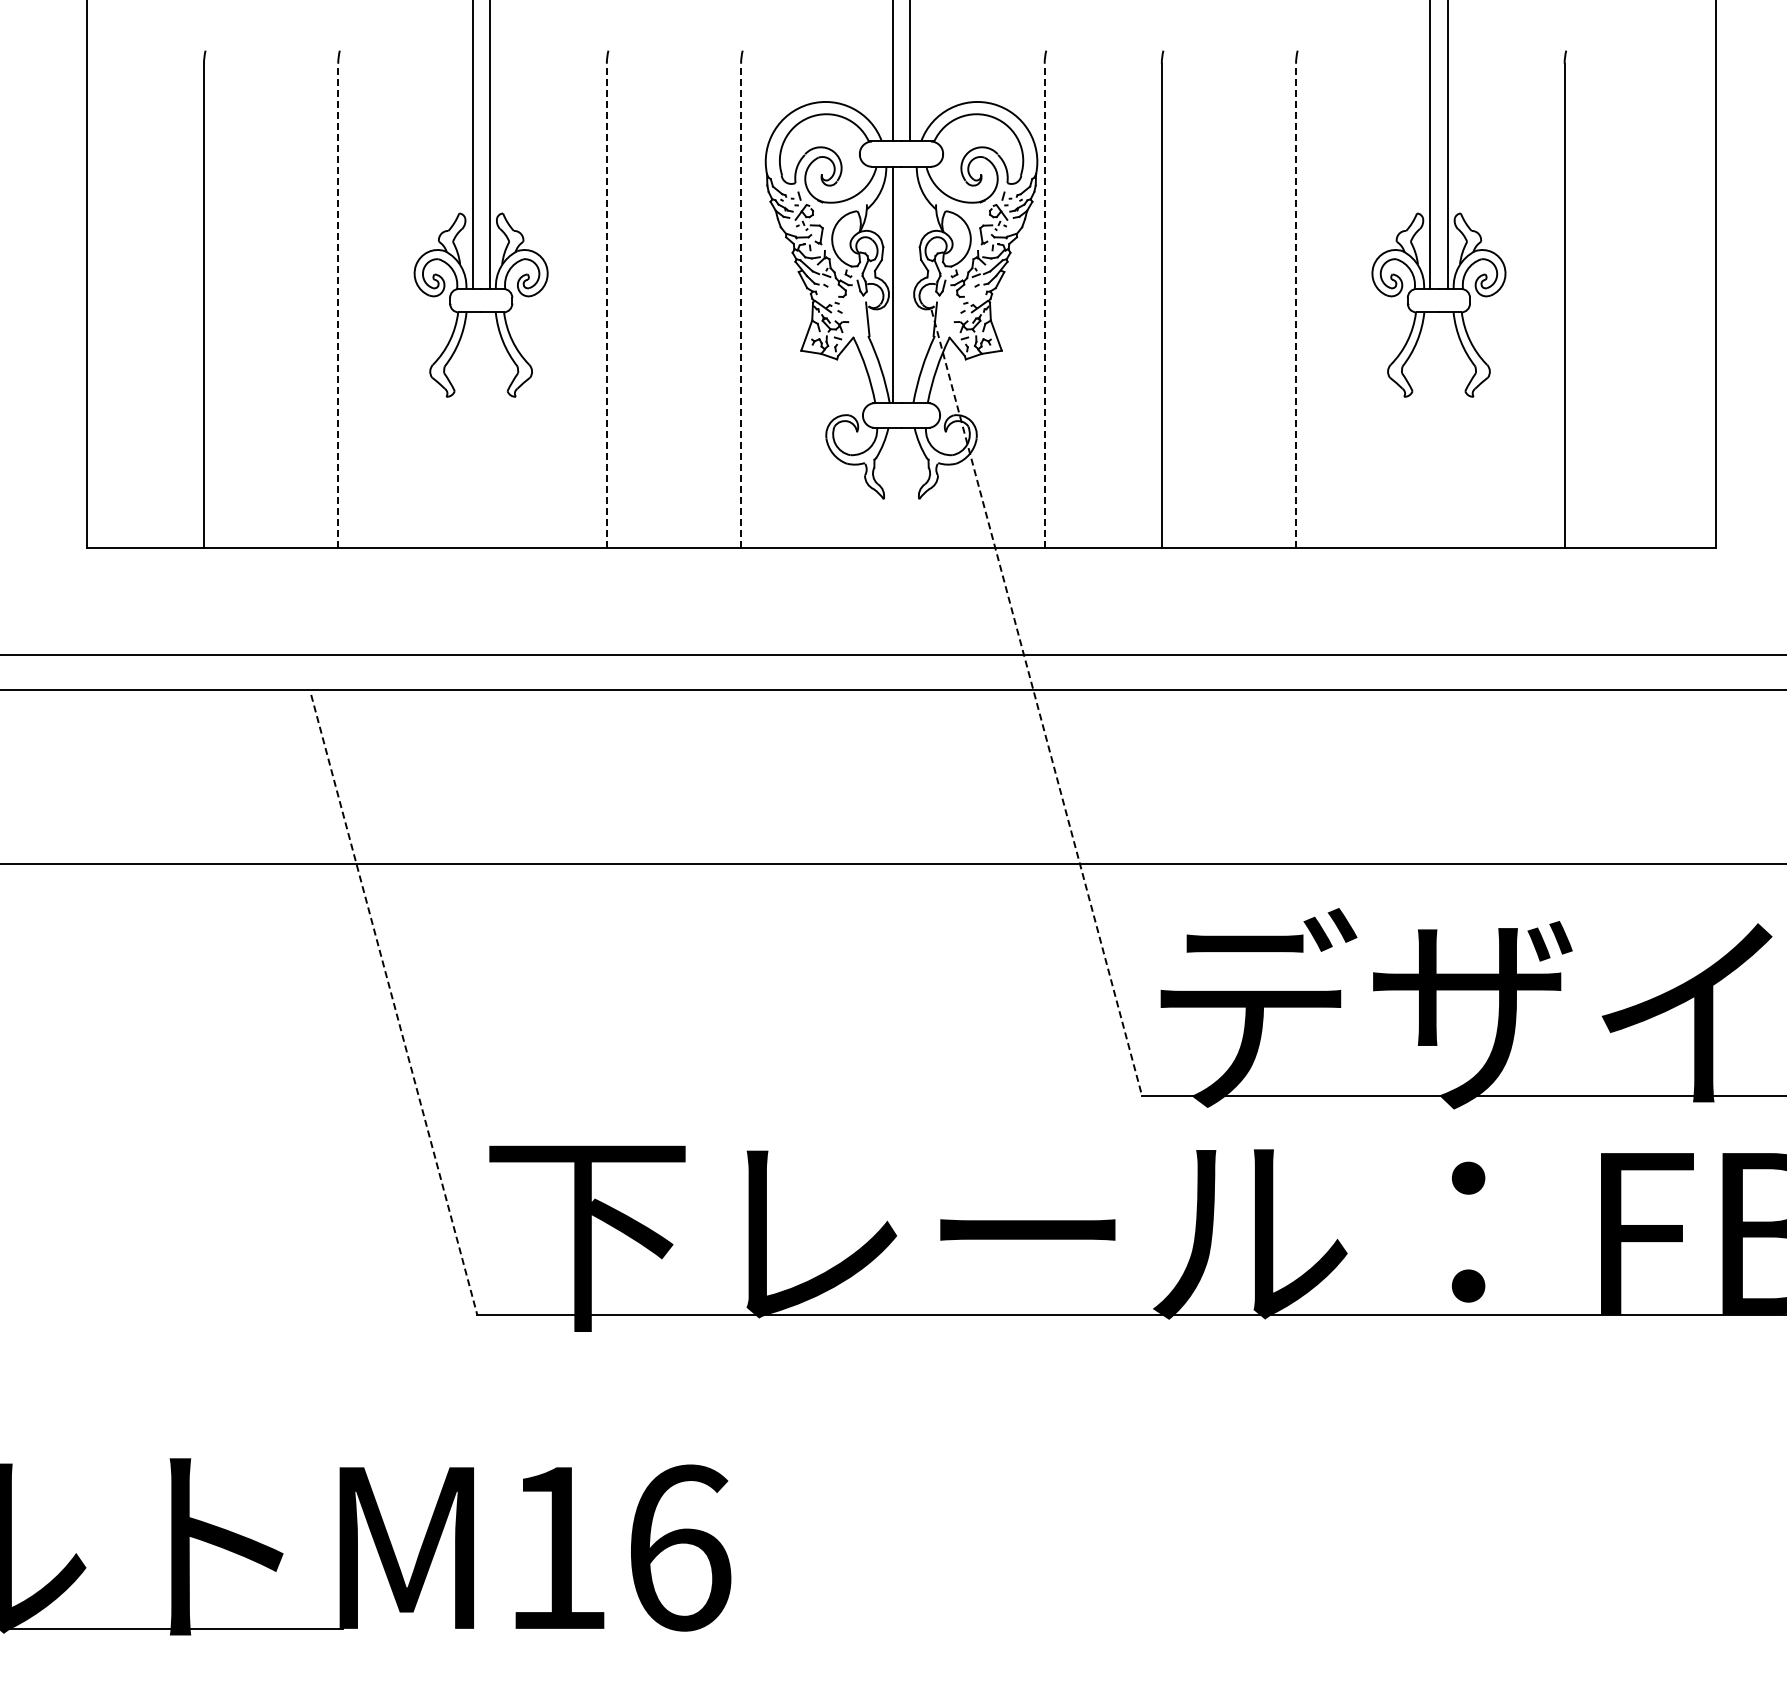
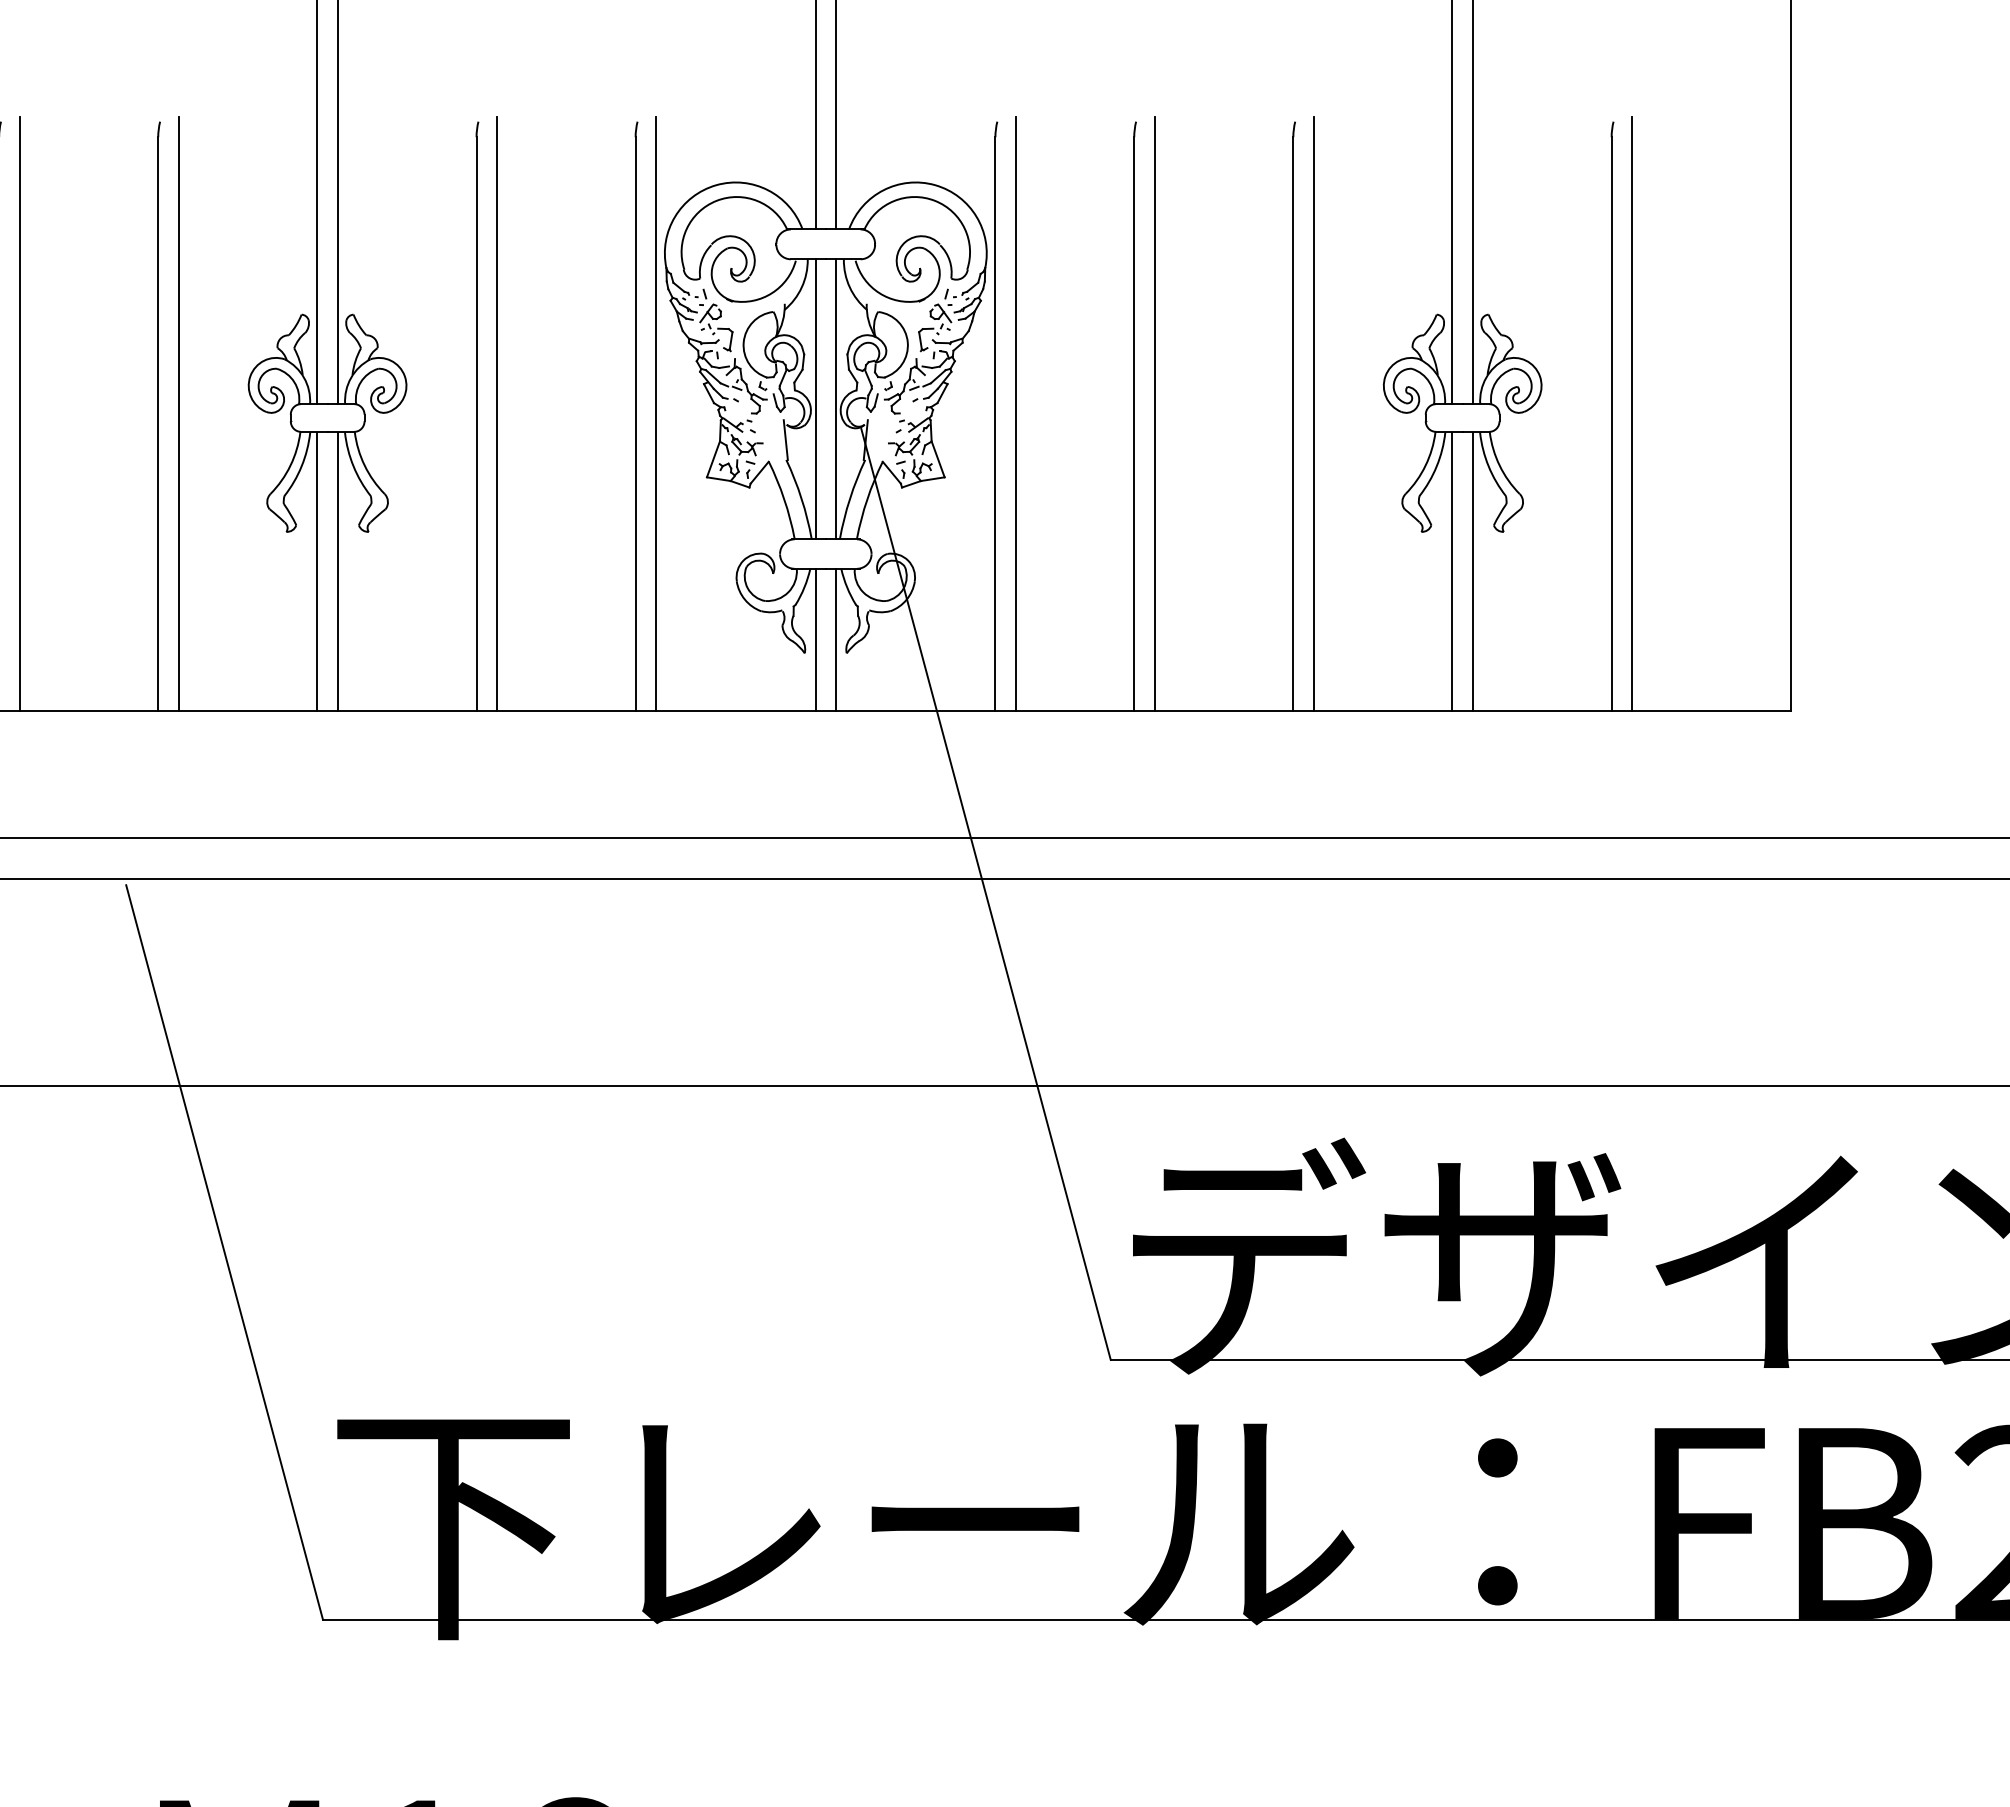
line: (910, 284) -> (836, 398), added
line: (221, 296) -> (19, 413), added
line: (355, 296) -> (178, 413), added
line: (624, 296) -> (497, 413), added
line: (758, 296) -> (656, 413), added
line: (1061, 296) -> (1015, 413), added
line: (1179, 296) -> (1155, 413), added
line: (1313, 296) -> (1314, 413), added
line: (1581, 296) -> (1631, 413), added
line: (338, 305) -> (158, 423), dashed -> solid
line: (606, 305) -> (476, 423), dashed -> solid
line: (741, 305) -> (636, 423), dashed -> solid
line: (1044, 305) -> (995, 423), dashed -> solid
line: (1296, 305) -> (1293, 423), dashed -> solid
line: (472, 429) -> (317, 570), added
line: (489, 429) -> (337, 570), added
line: (1430, 429) -> (1452, 570), added
line: (1447, 429) -> (1472, 570), added
line: (892, 487) -> (815, 639), added
line: (910, 487) -> (836, 639), added
line: (1036, 702) -> (985, 894), dashed -> solid
line: (394, 1004) -> (224, 1252), dashed -> solid

